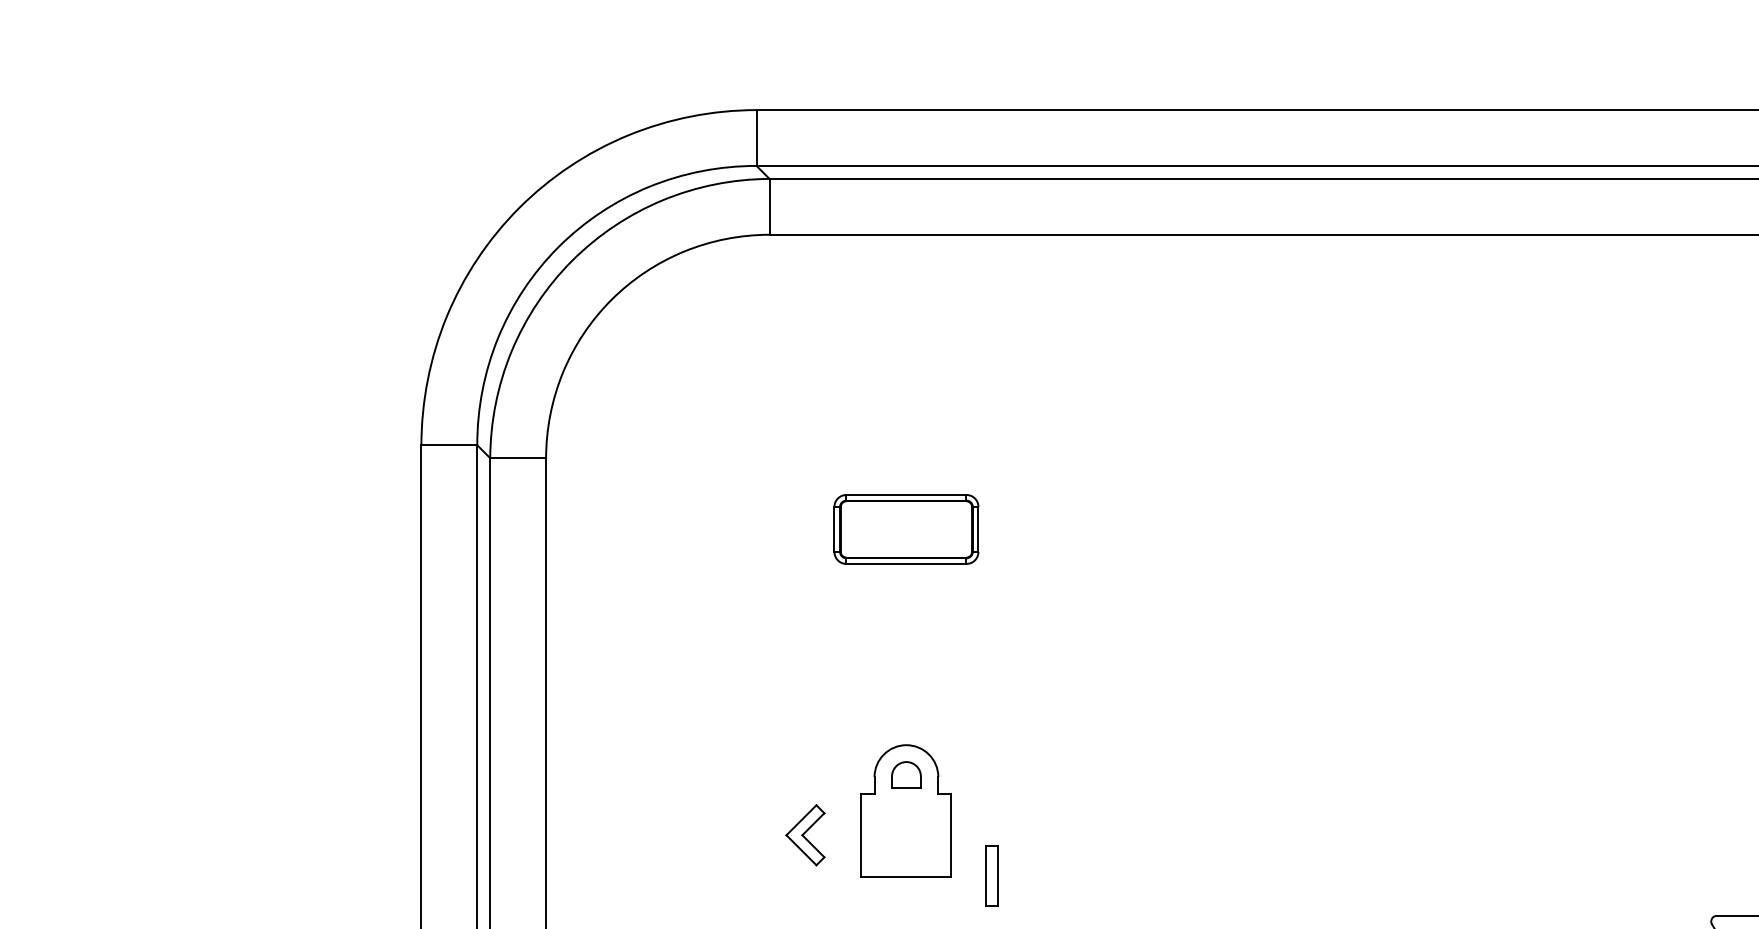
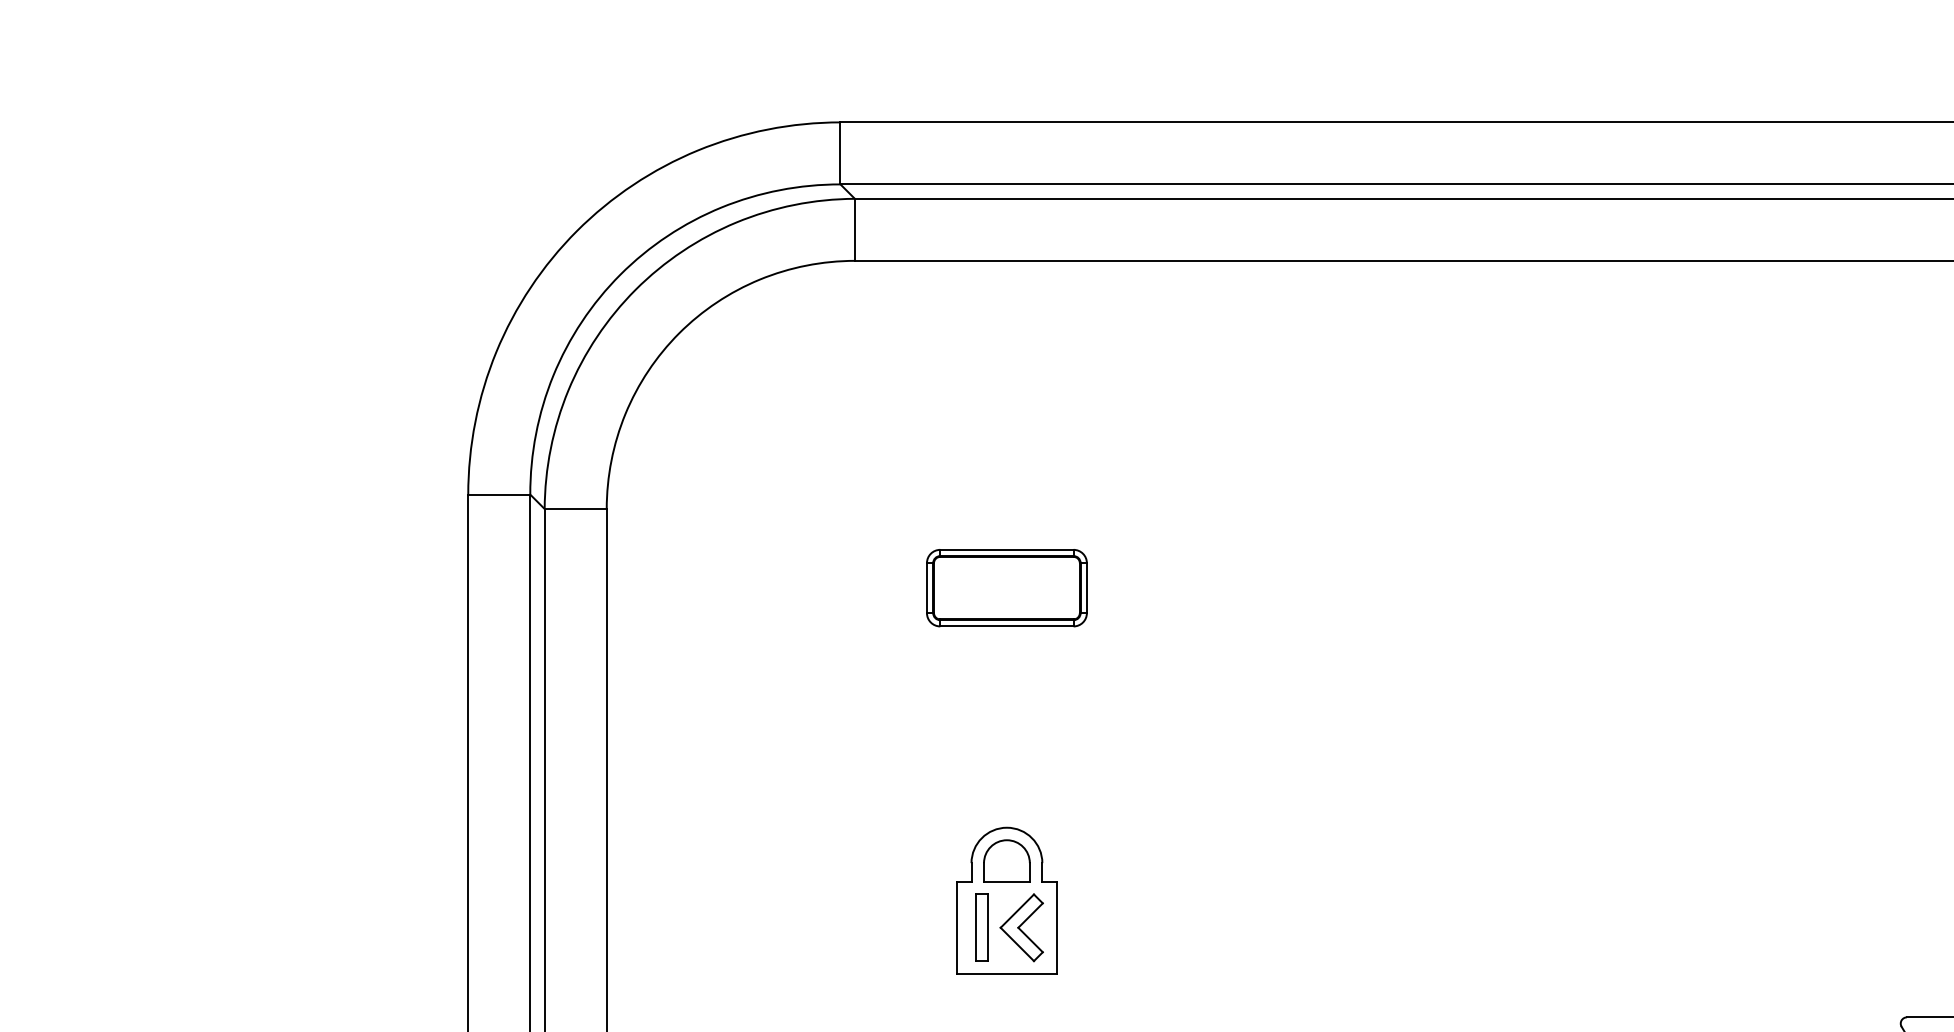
part: (906, 774) -> (1006, 860), size x1.43
part: (805, 835) -> (1021, 927), moved
part: (991, 875) -> (981, 927), moved

